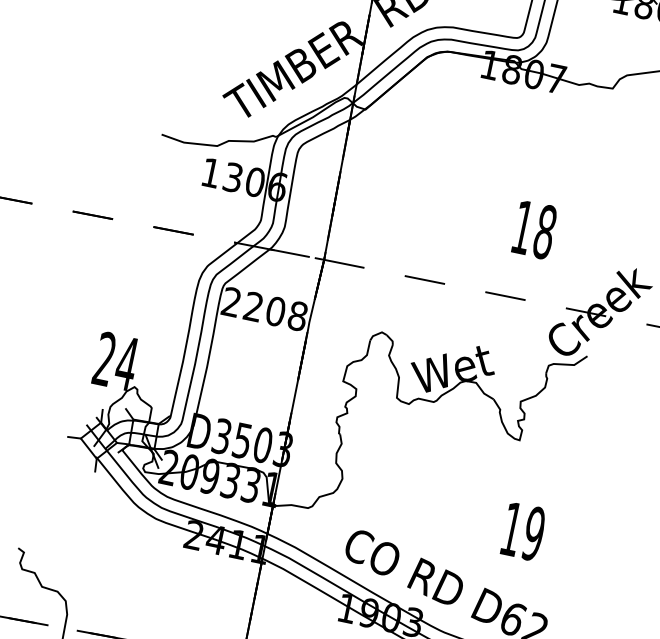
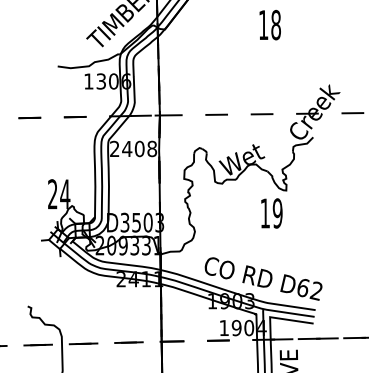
text: (533, 230) -> (269, 25), moved
text: (254, 306) -> (127, 148), 2208 -> 2408
text: (522, 531) -> (271, 213), moved

